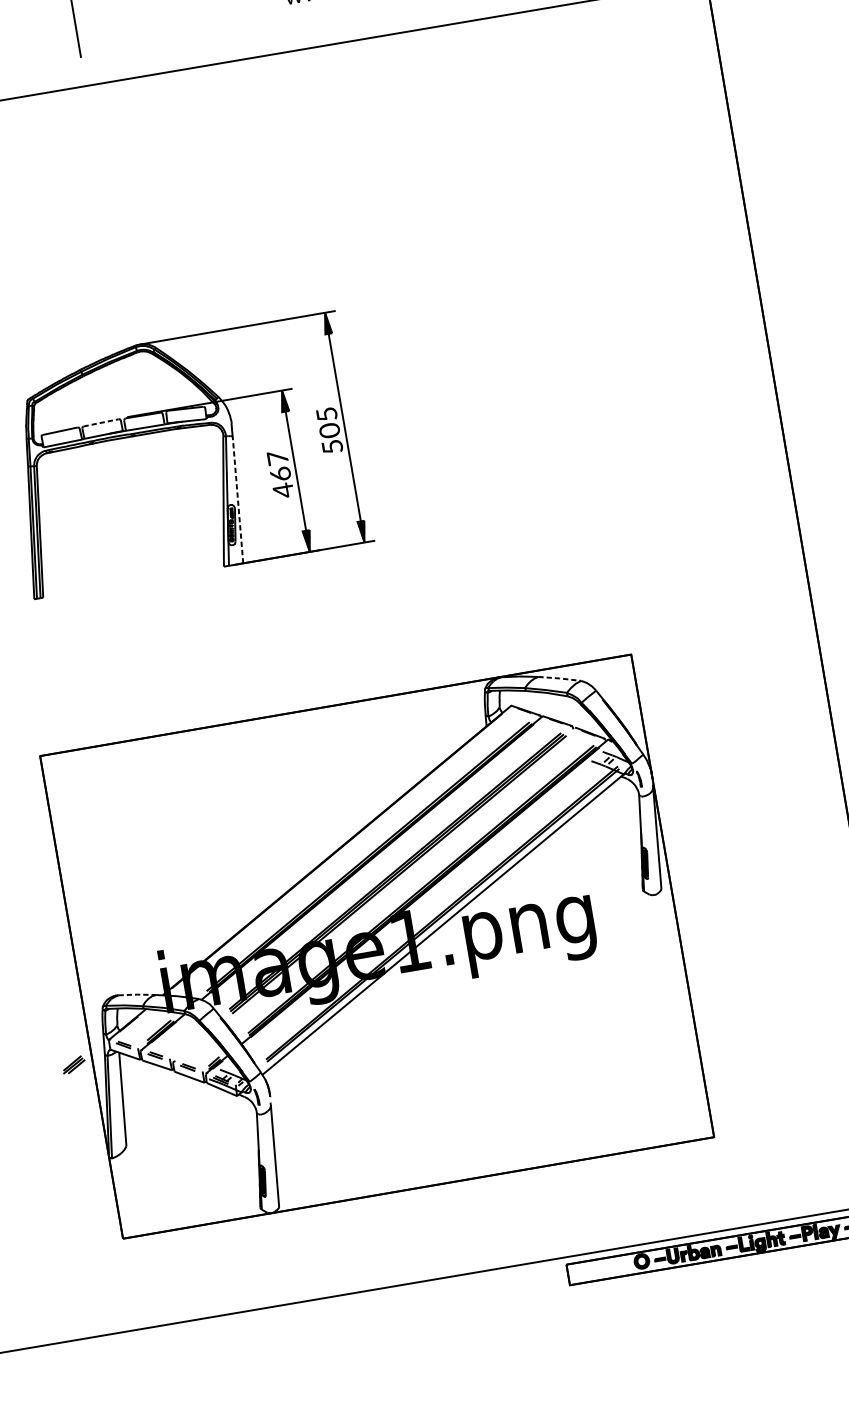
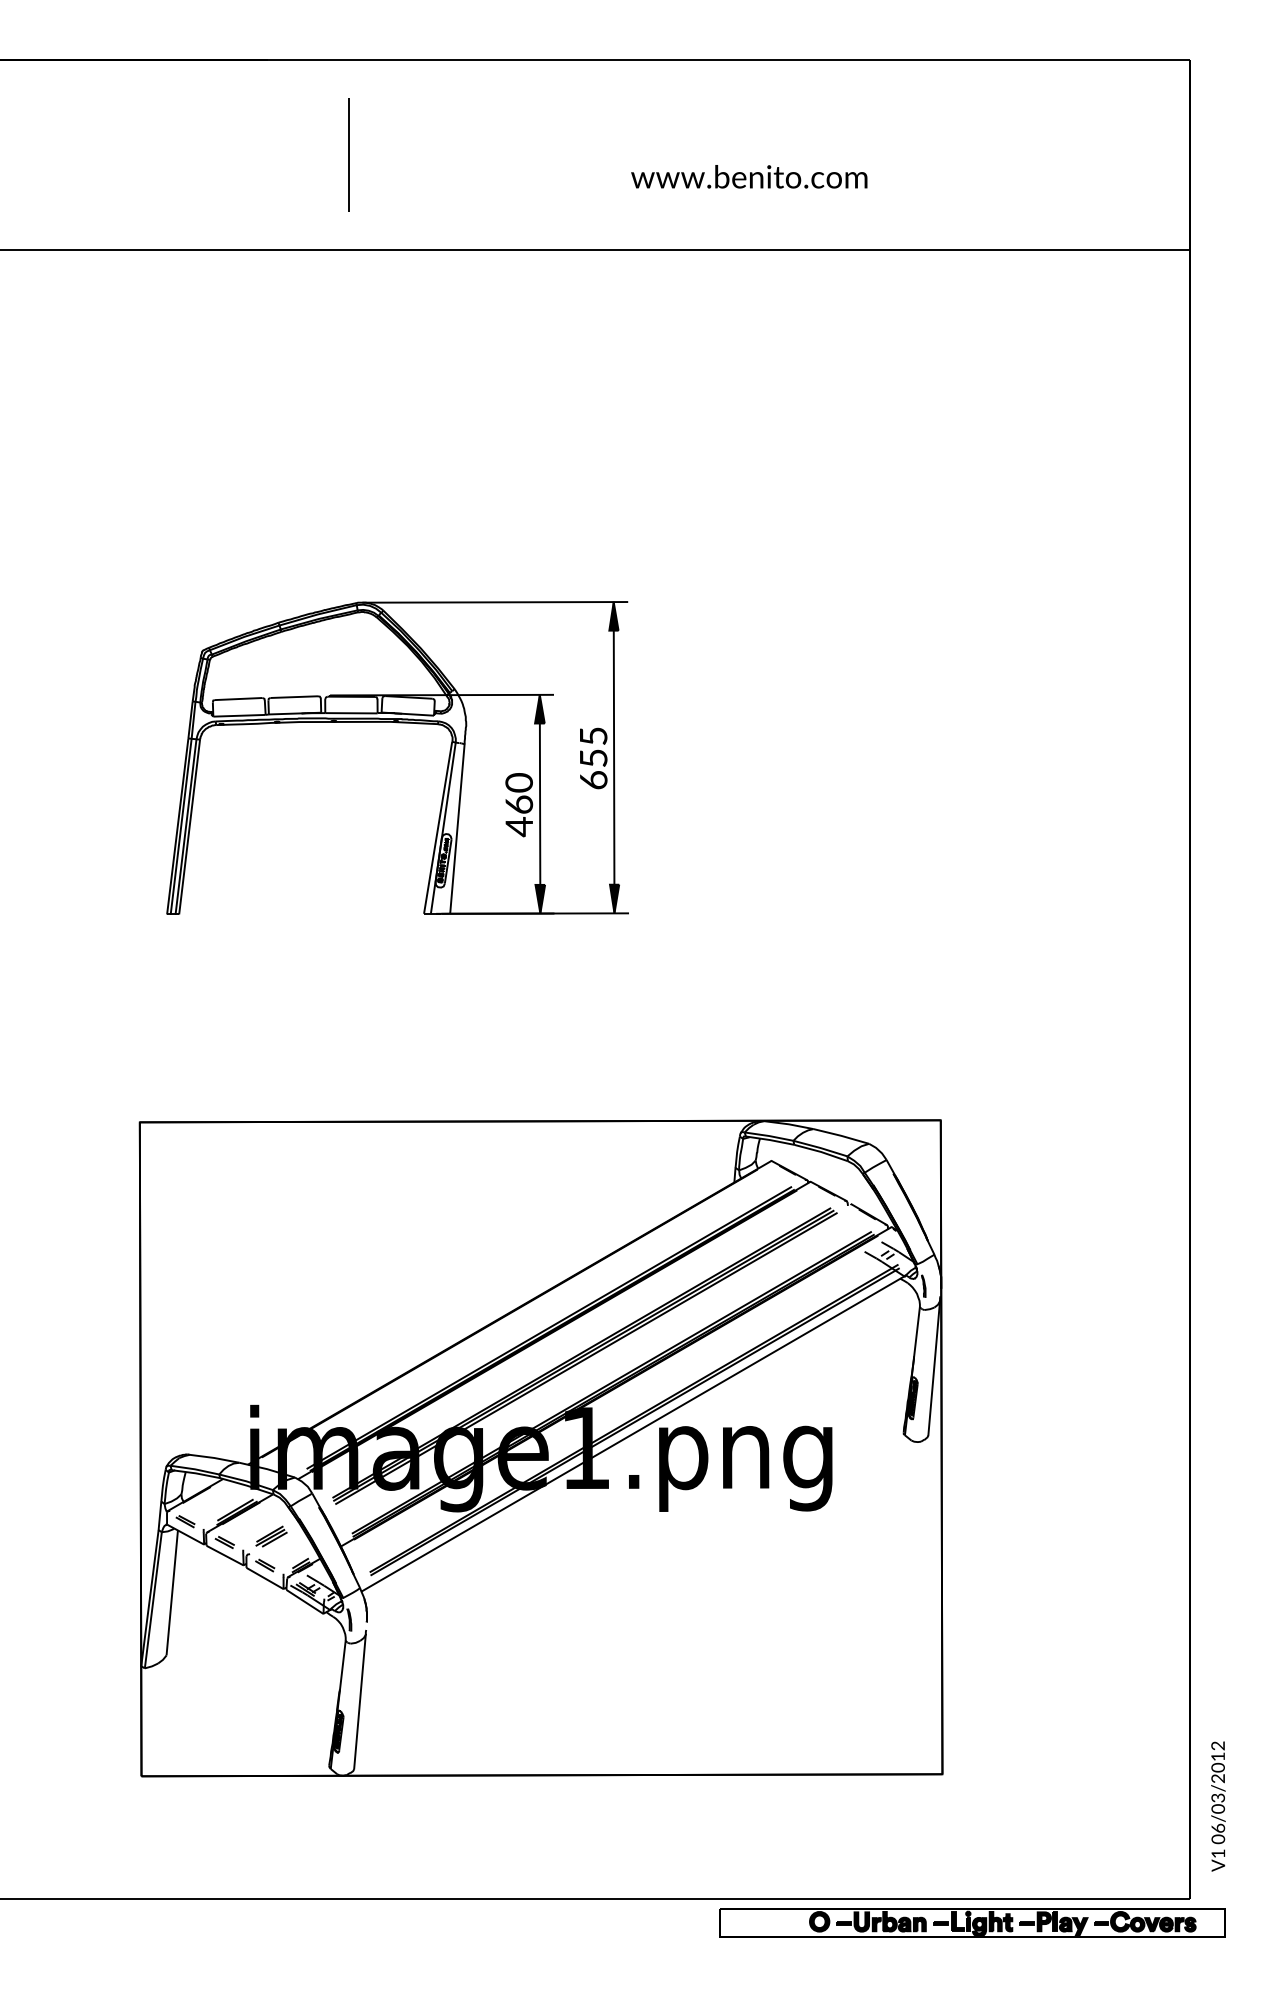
line: (101, 423) -> (294, 697), dashed -> solid
text: (330, 438) -> (593, 768), 505 -> 655
text: (277, 457) -> (518, 782), 467 -> 460
line: (237, 499) -> (457, 828), dashed -> solid
line: (559, 678) -> (841, 1135), dashed -> solid
line: (137, 994) -> (214, 1458), dashed -> solid
part: (73, 1064) -> (271, 1536), moved

